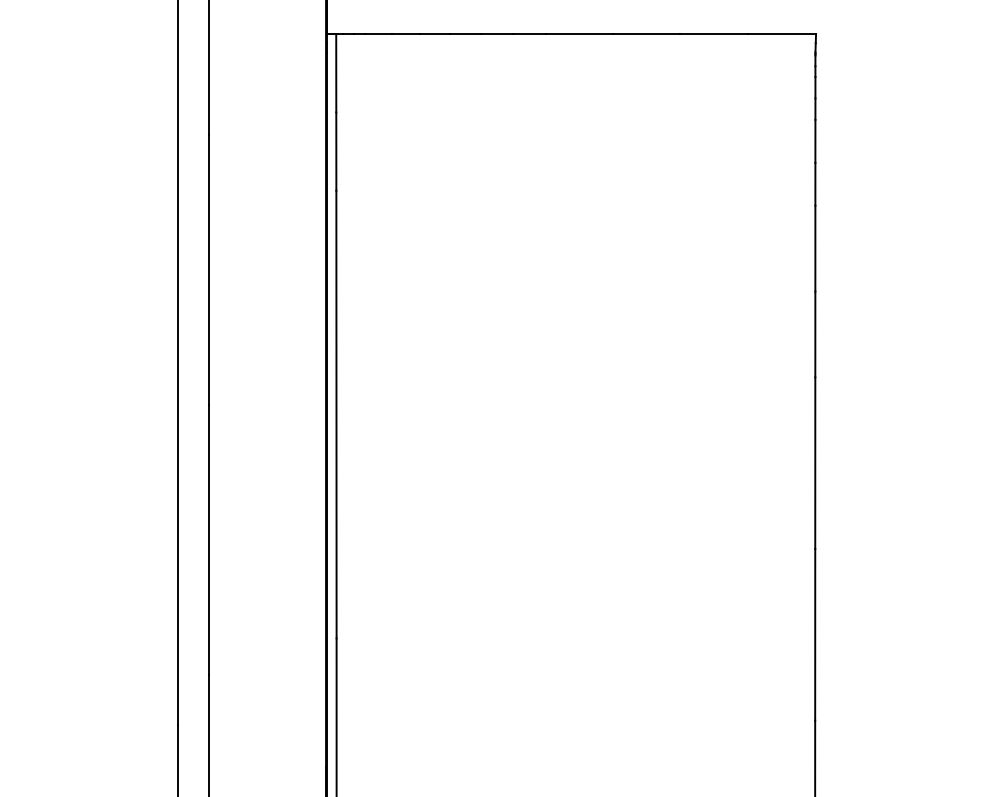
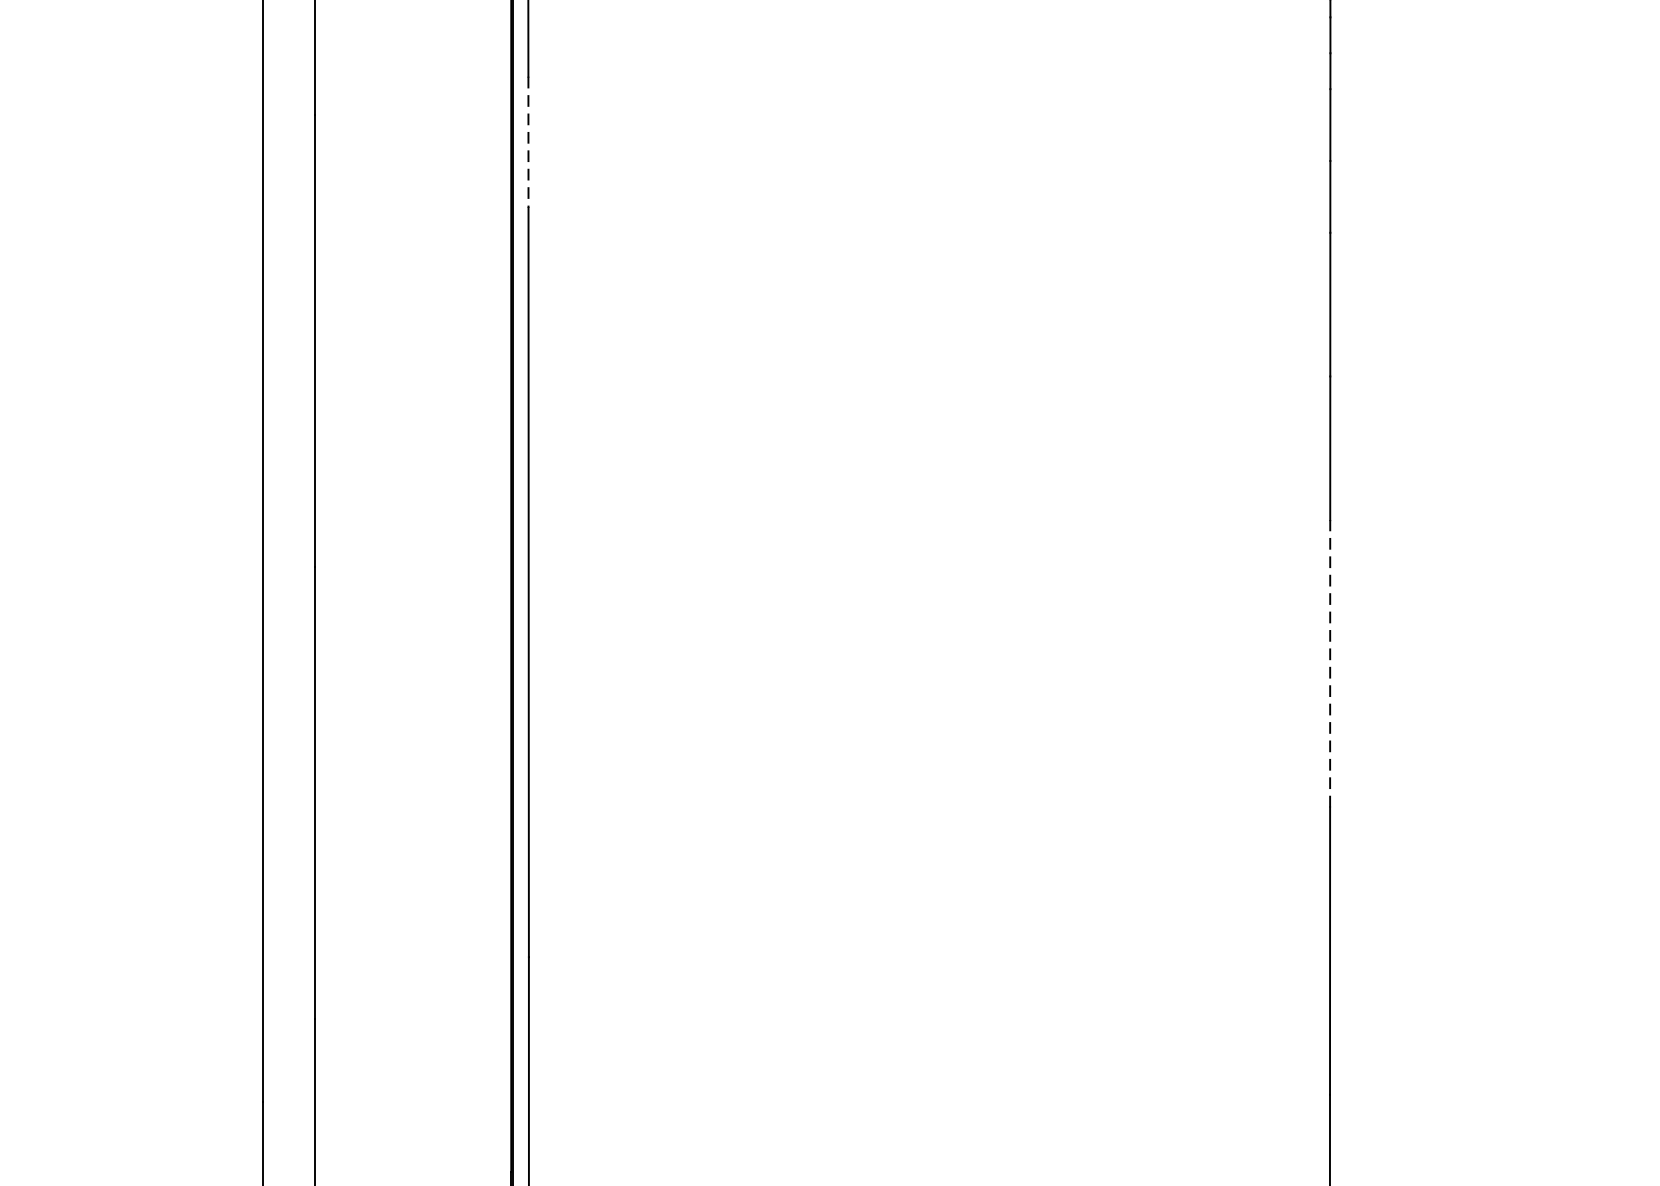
line: (336, 152) -> (528, 143), solid -> dashed
line: (815, 463) -> (1330, 664), solid -> dashed

